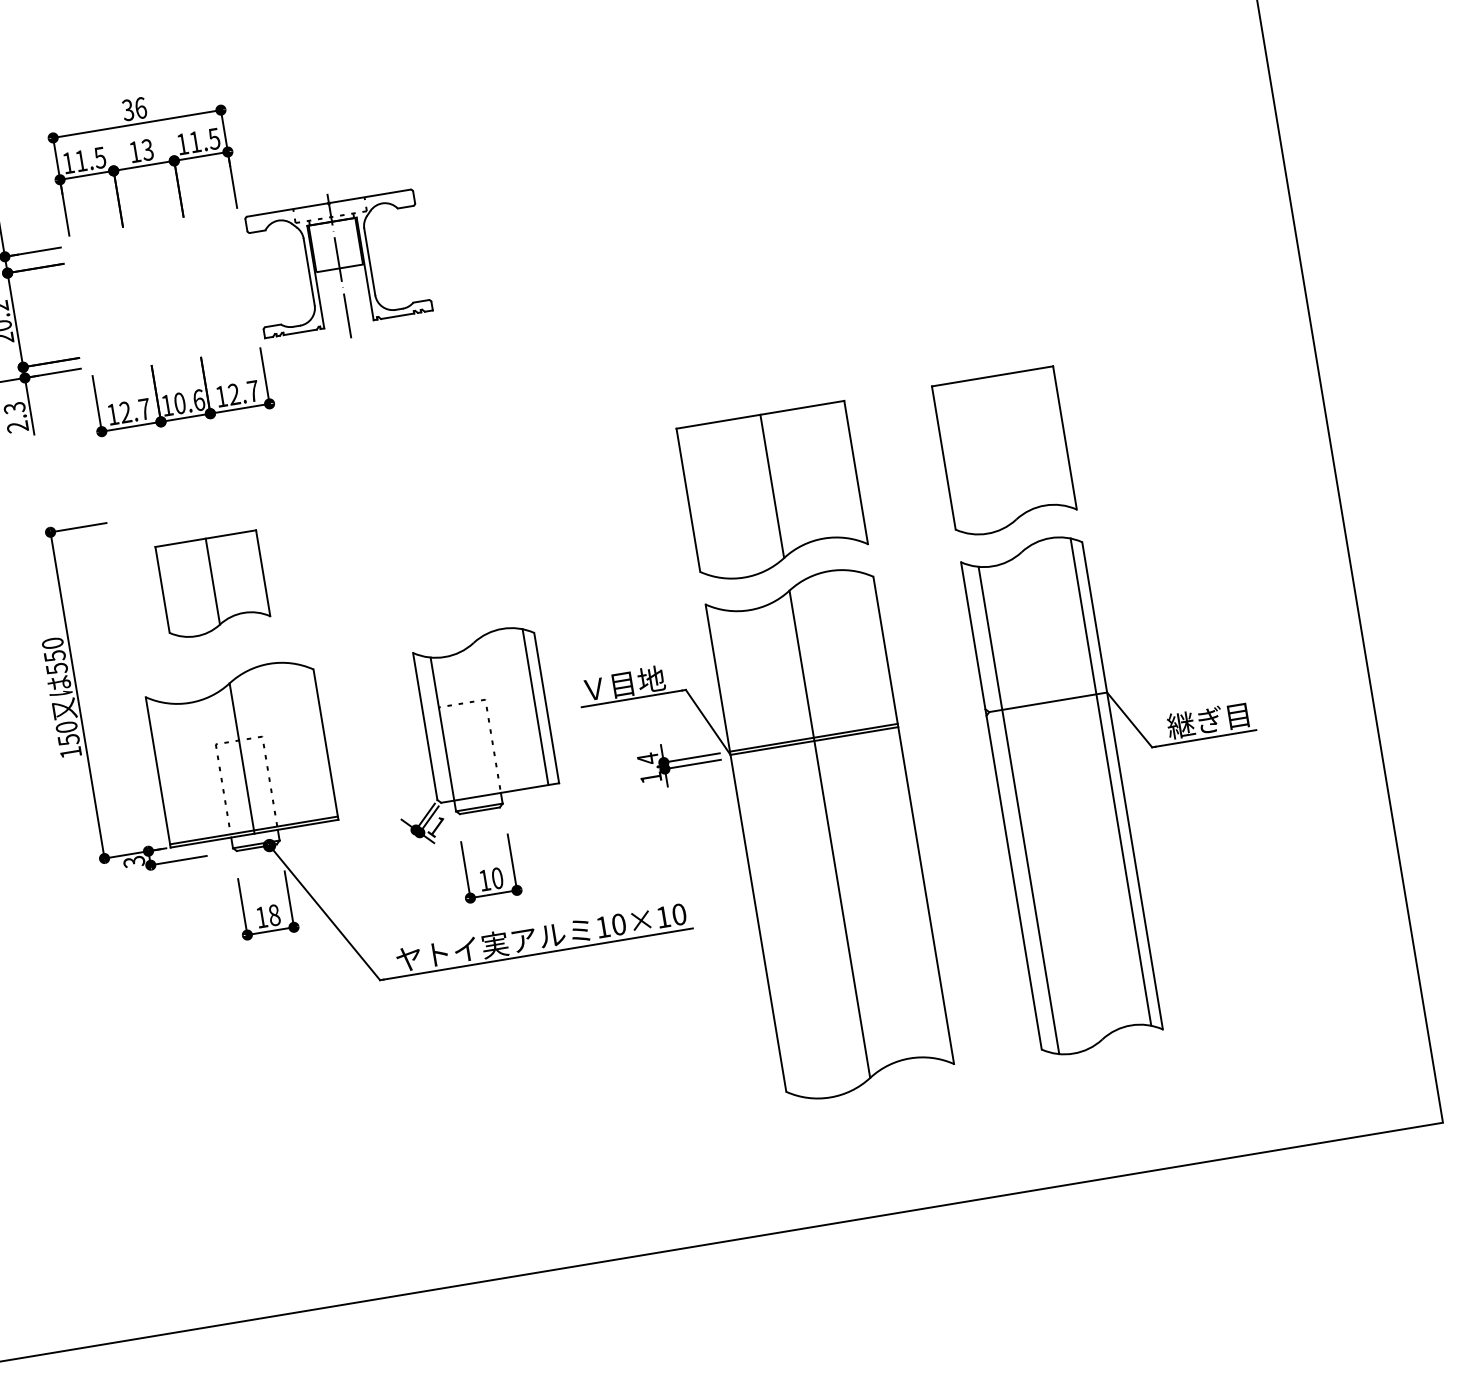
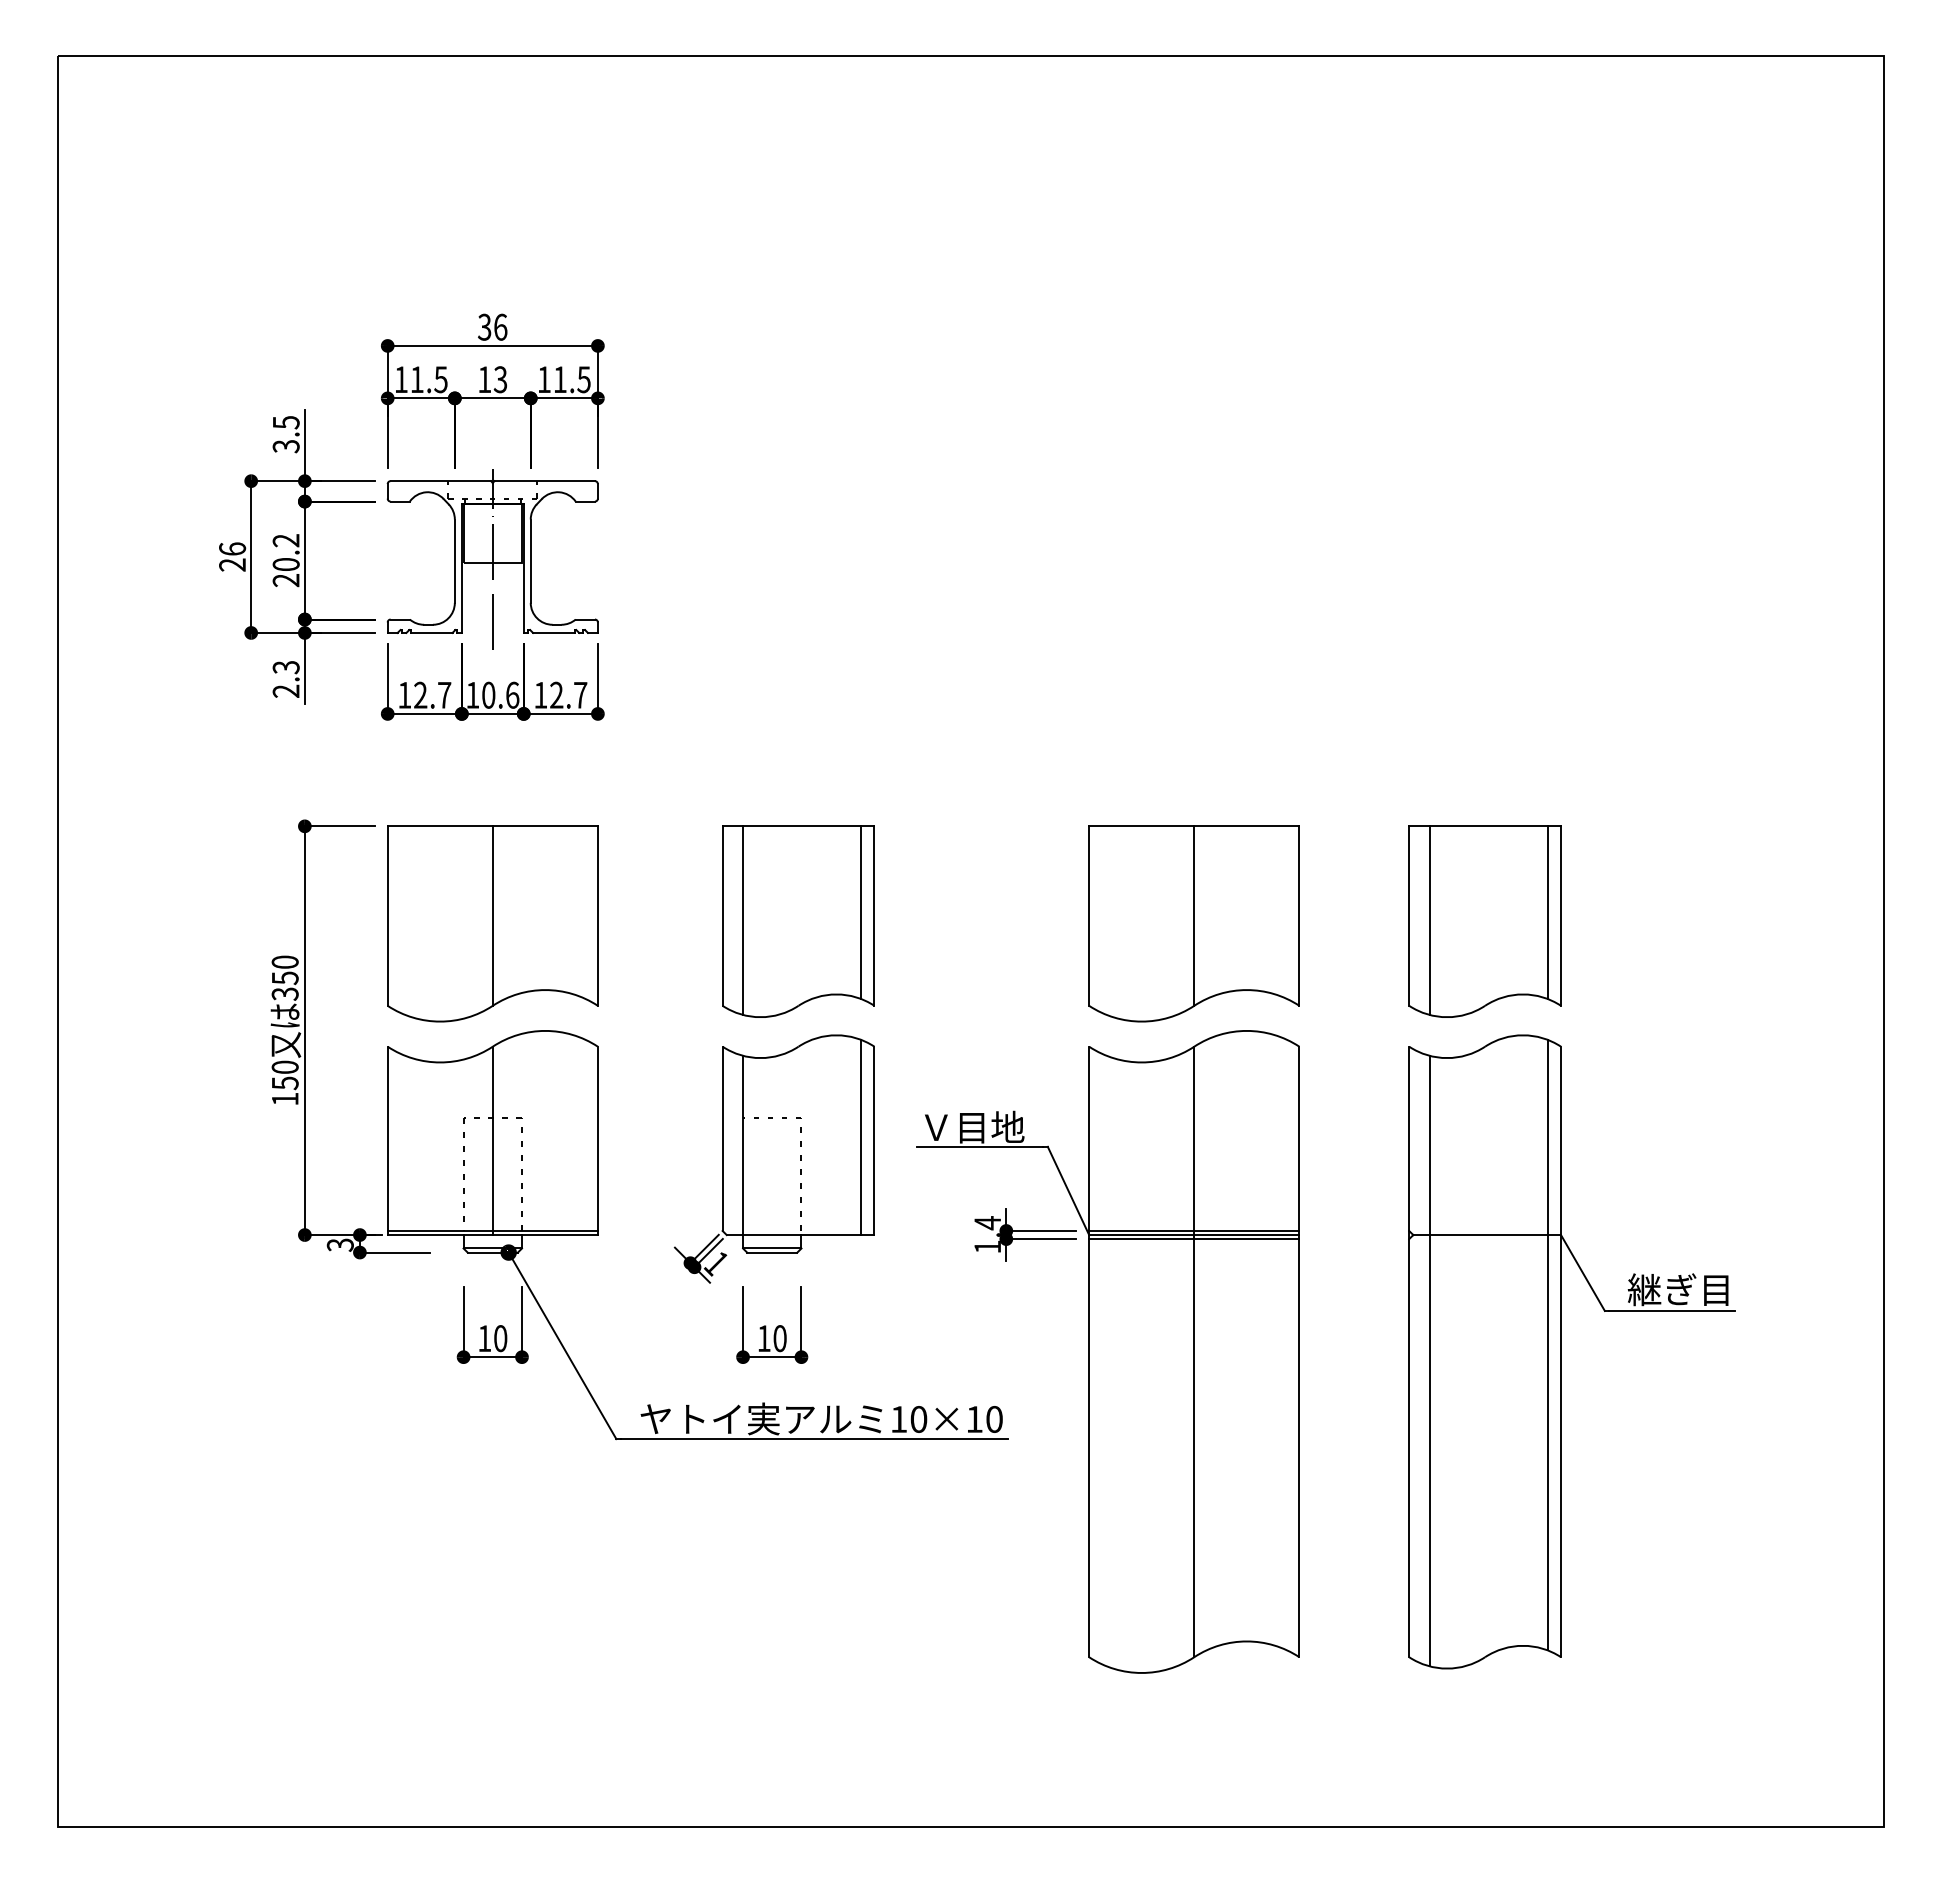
part: (339, 265) -> (492, 559), moved
line: (1053, 436) -> (1547, 912), added
line: (960, 458) -> (1429, 920), added
part: (457, 543) -> (798, 921), added
part: (213, 585) -> (492, 923), size x1.67
text: (56, 668) -> (284, 993), 550 -> 350
line: (815, 744) -> (1194, 1239), added
text: (274, 915) -> (500, 1338), 18 -> 10

